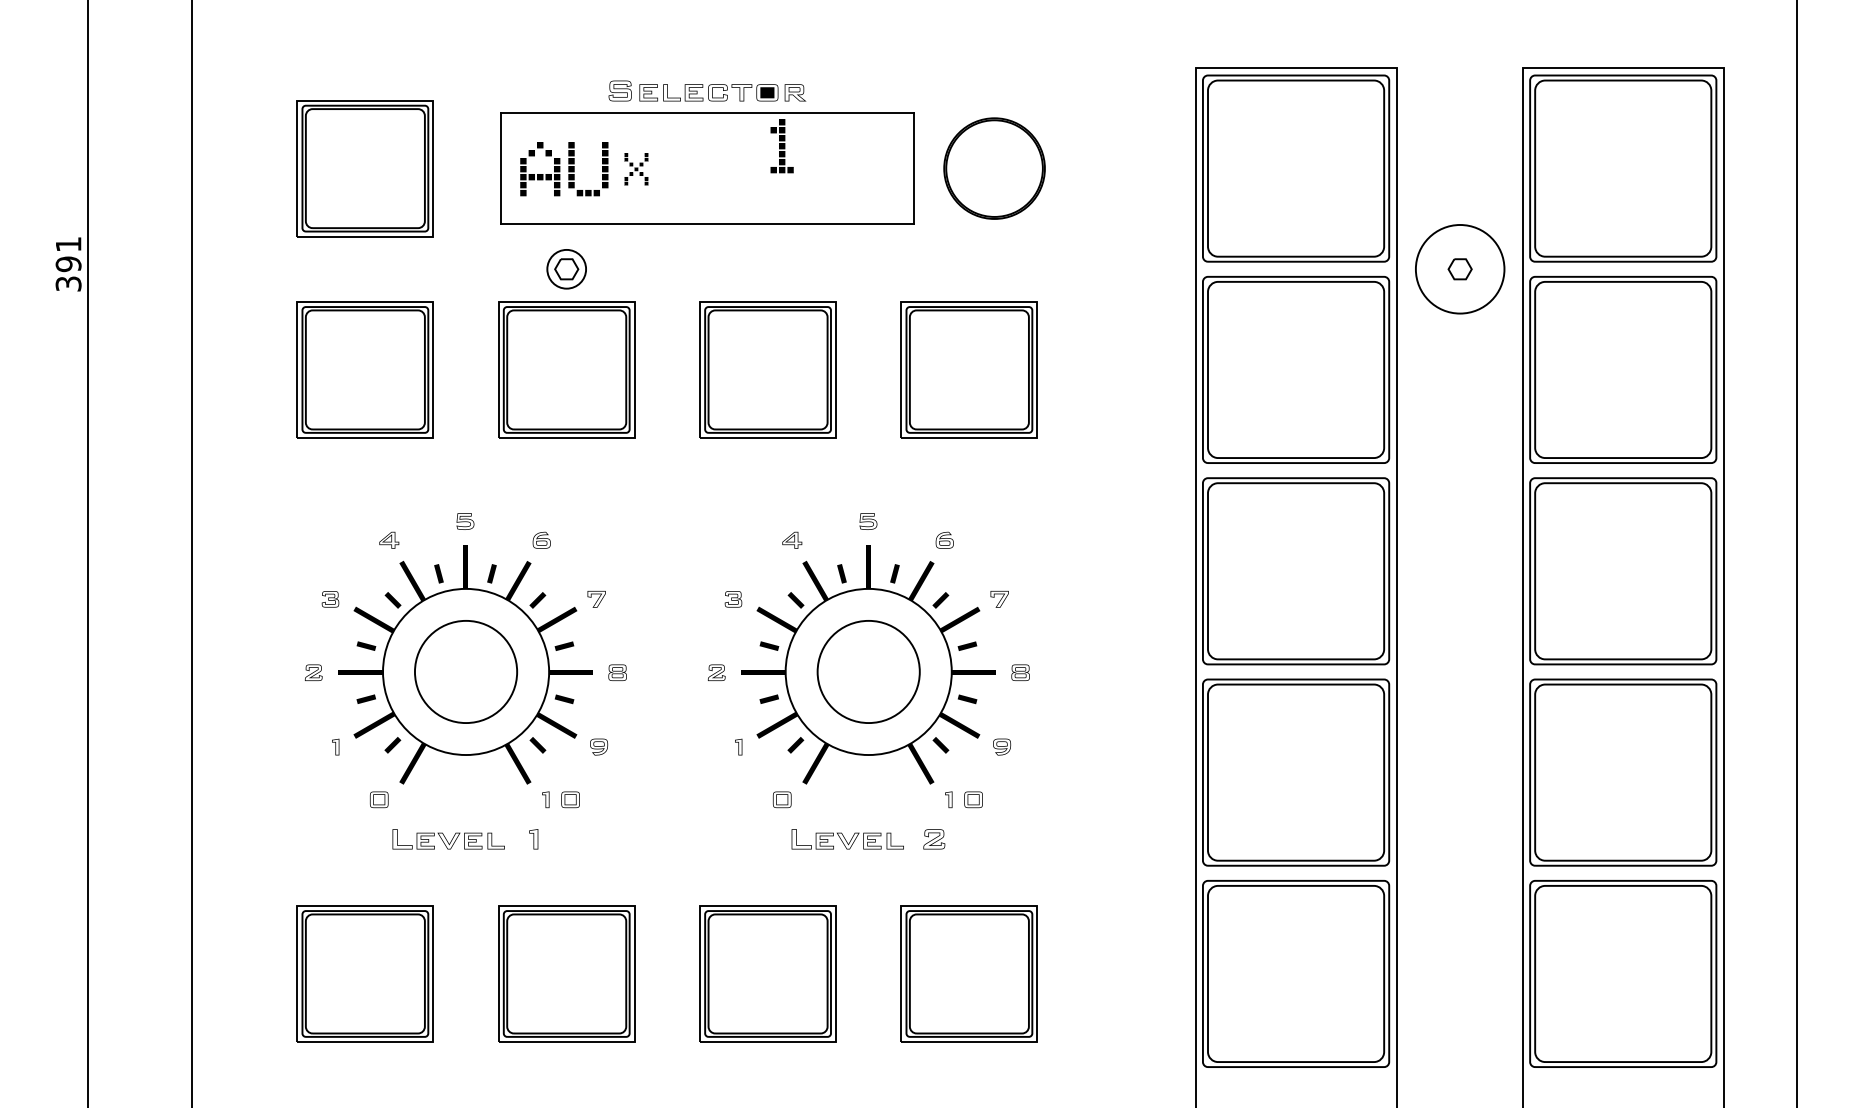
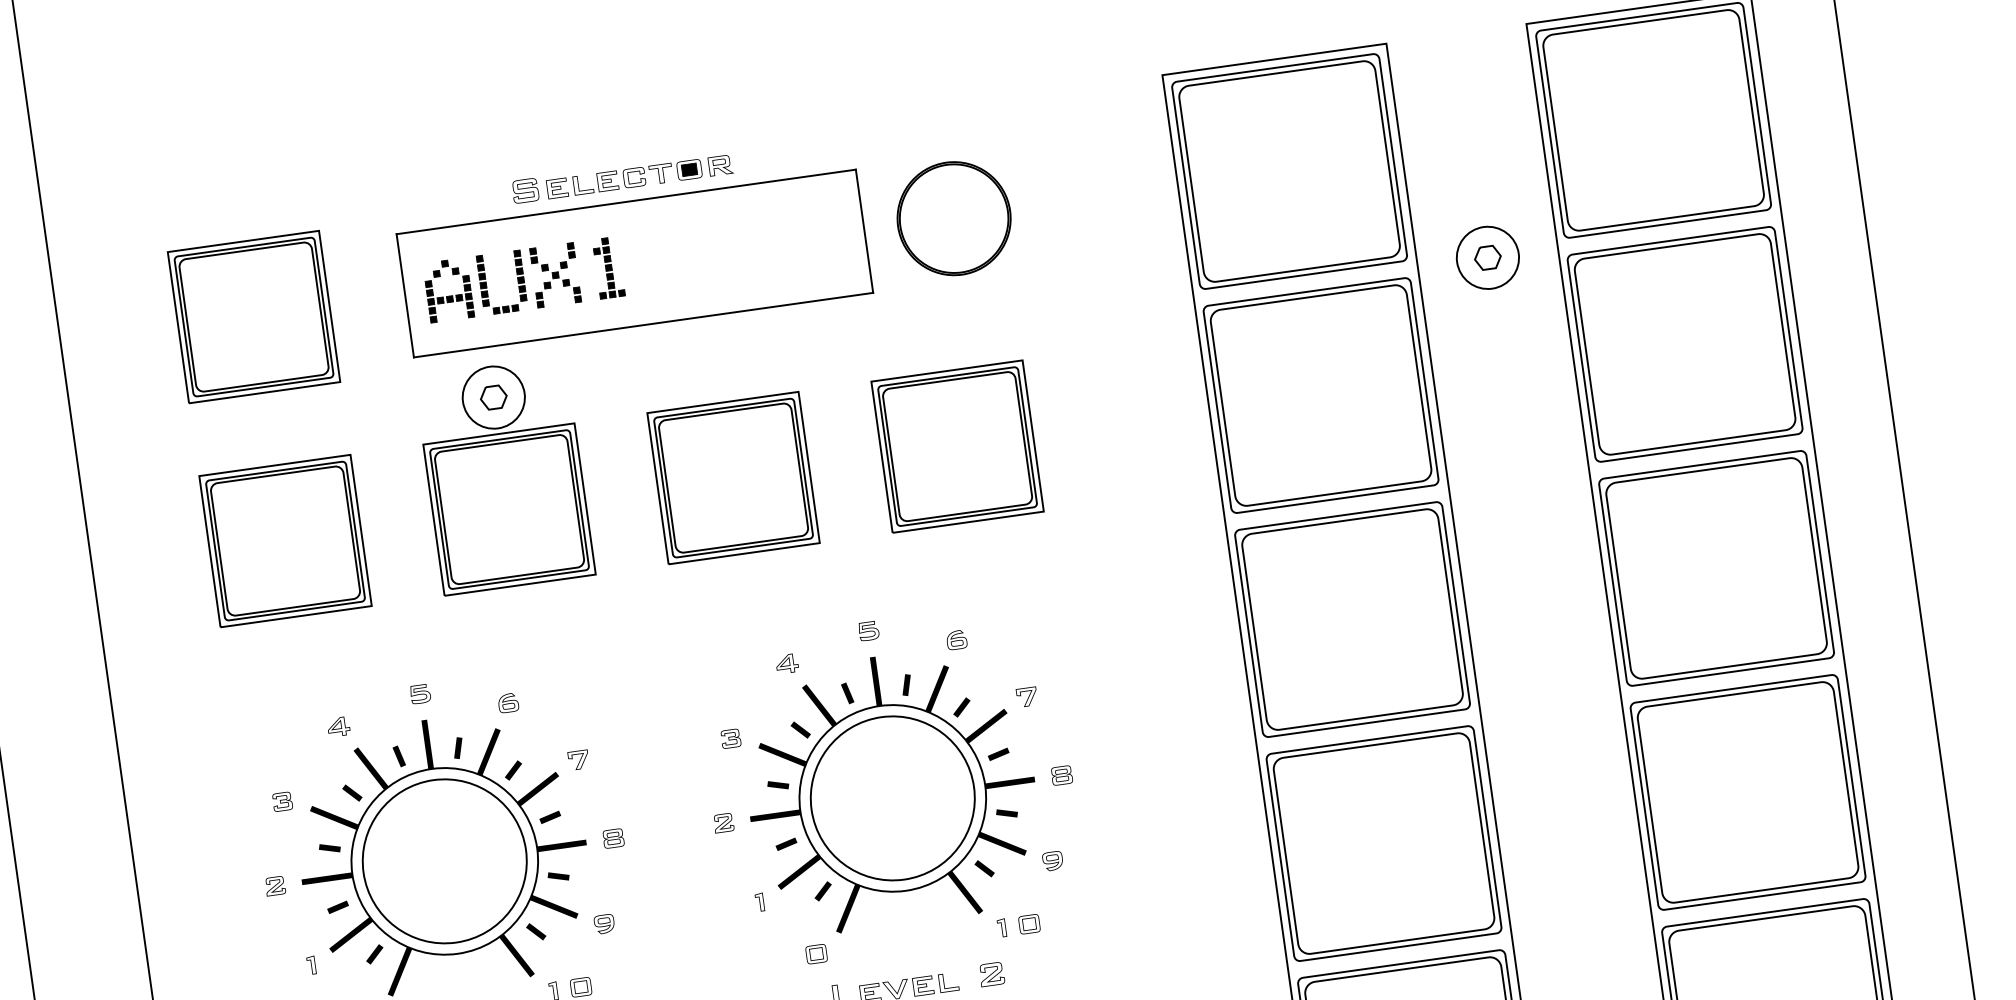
part: (781, 146) -> (608, 268), moved
part: (636, 169) -> (555, 275), size x1.67
circle: (566, 268) -> (493, 396), size x1.43
circle: (1459, 268) -> (1487, 257), size x0.62
circle: (466, 671) -> (445, 860), size x1.43
circle: (868, 671) -> (892, 797), size x1.43

